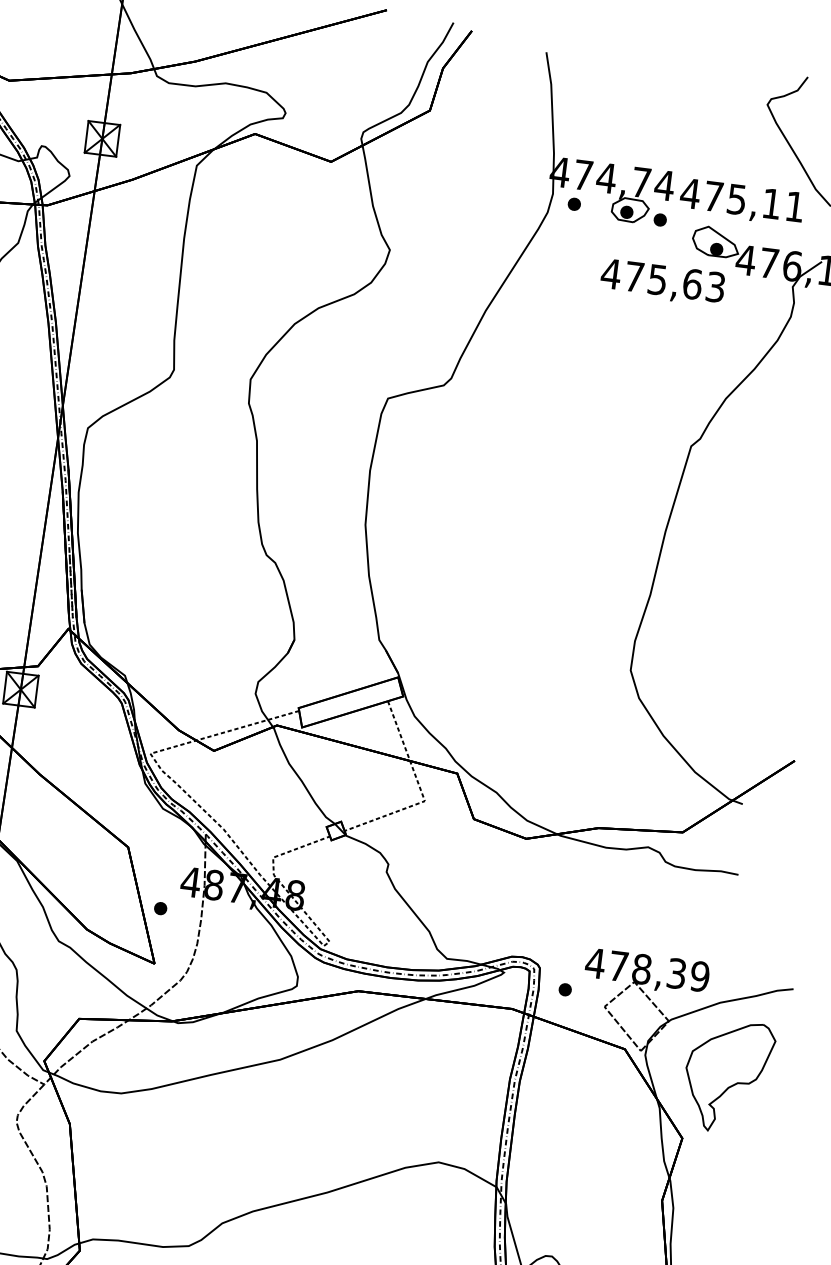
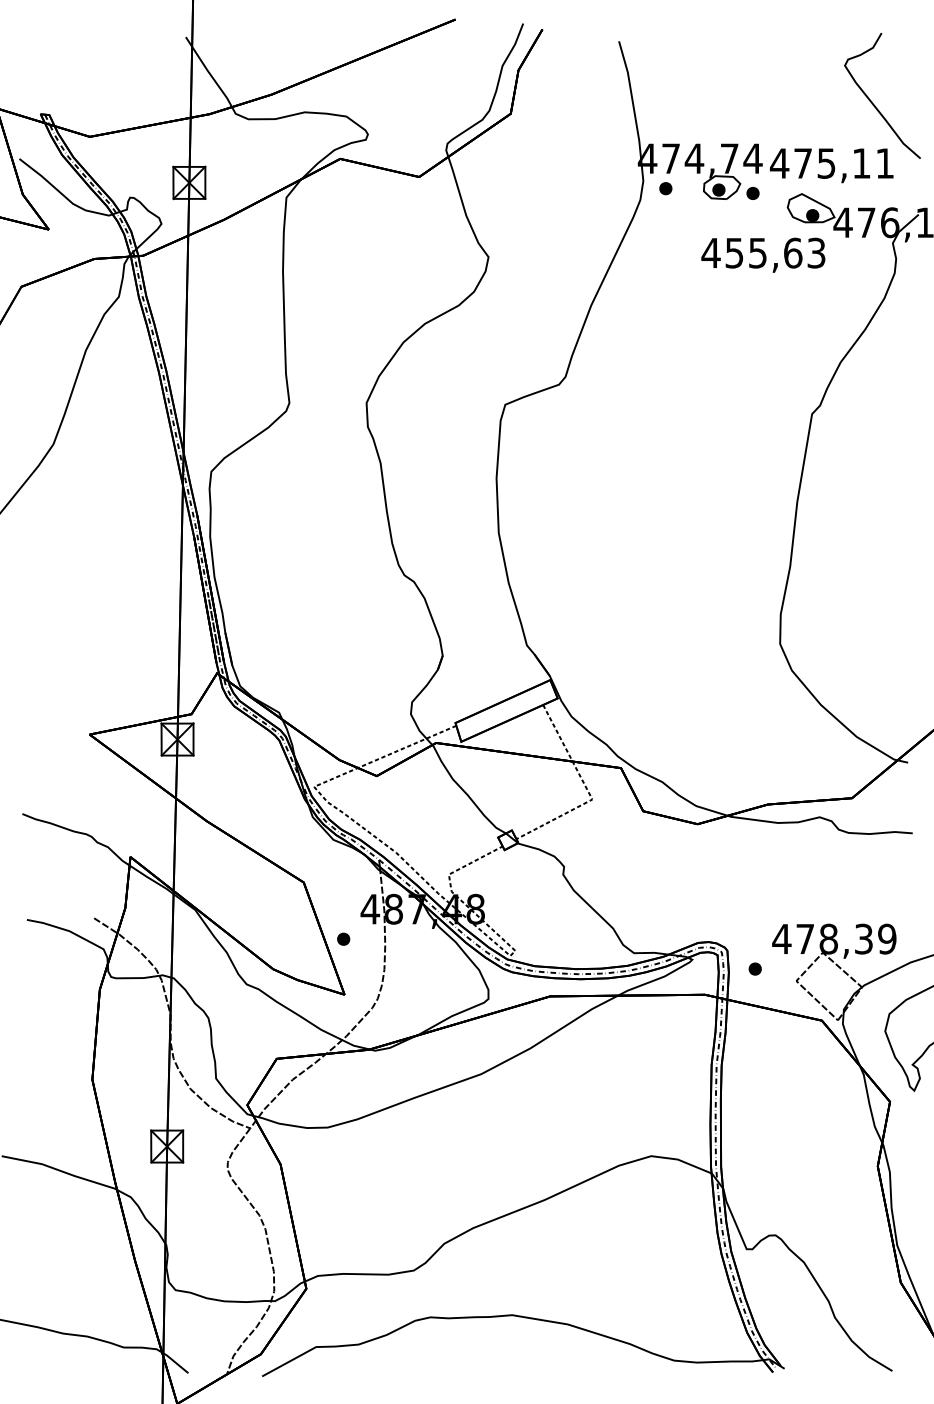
text: (634, 277) -> (734, 253), 475,63 -> 455,63

